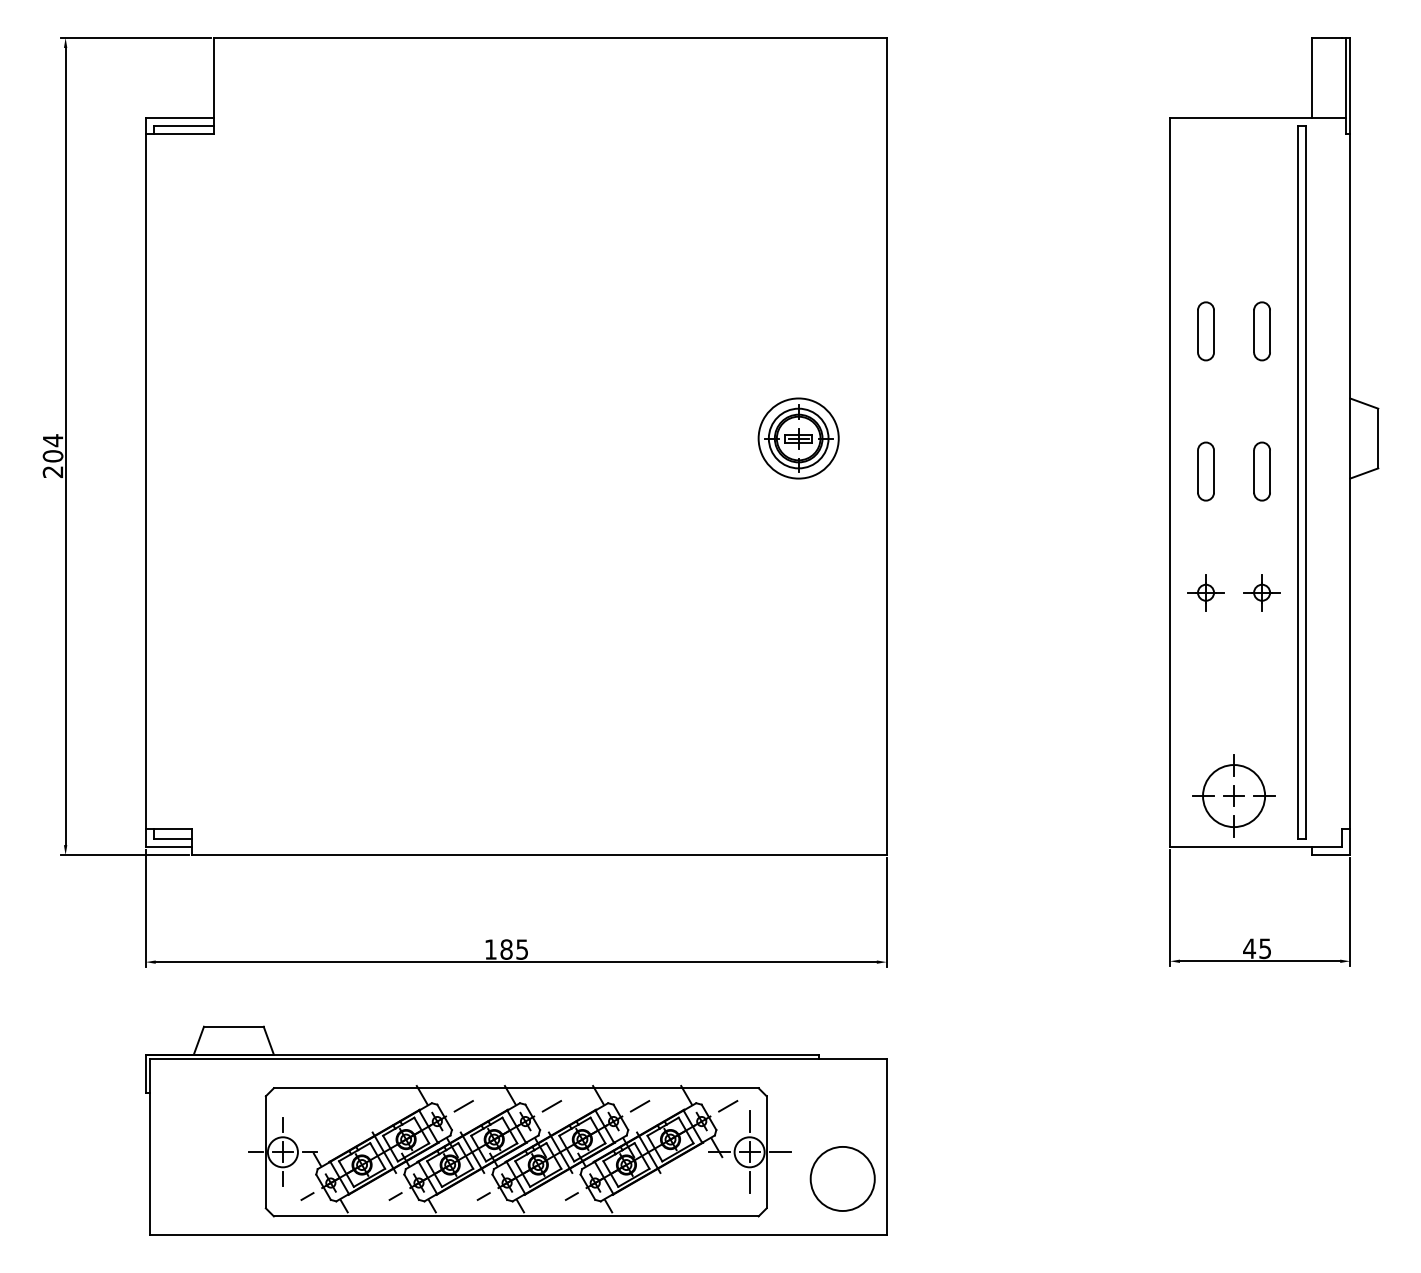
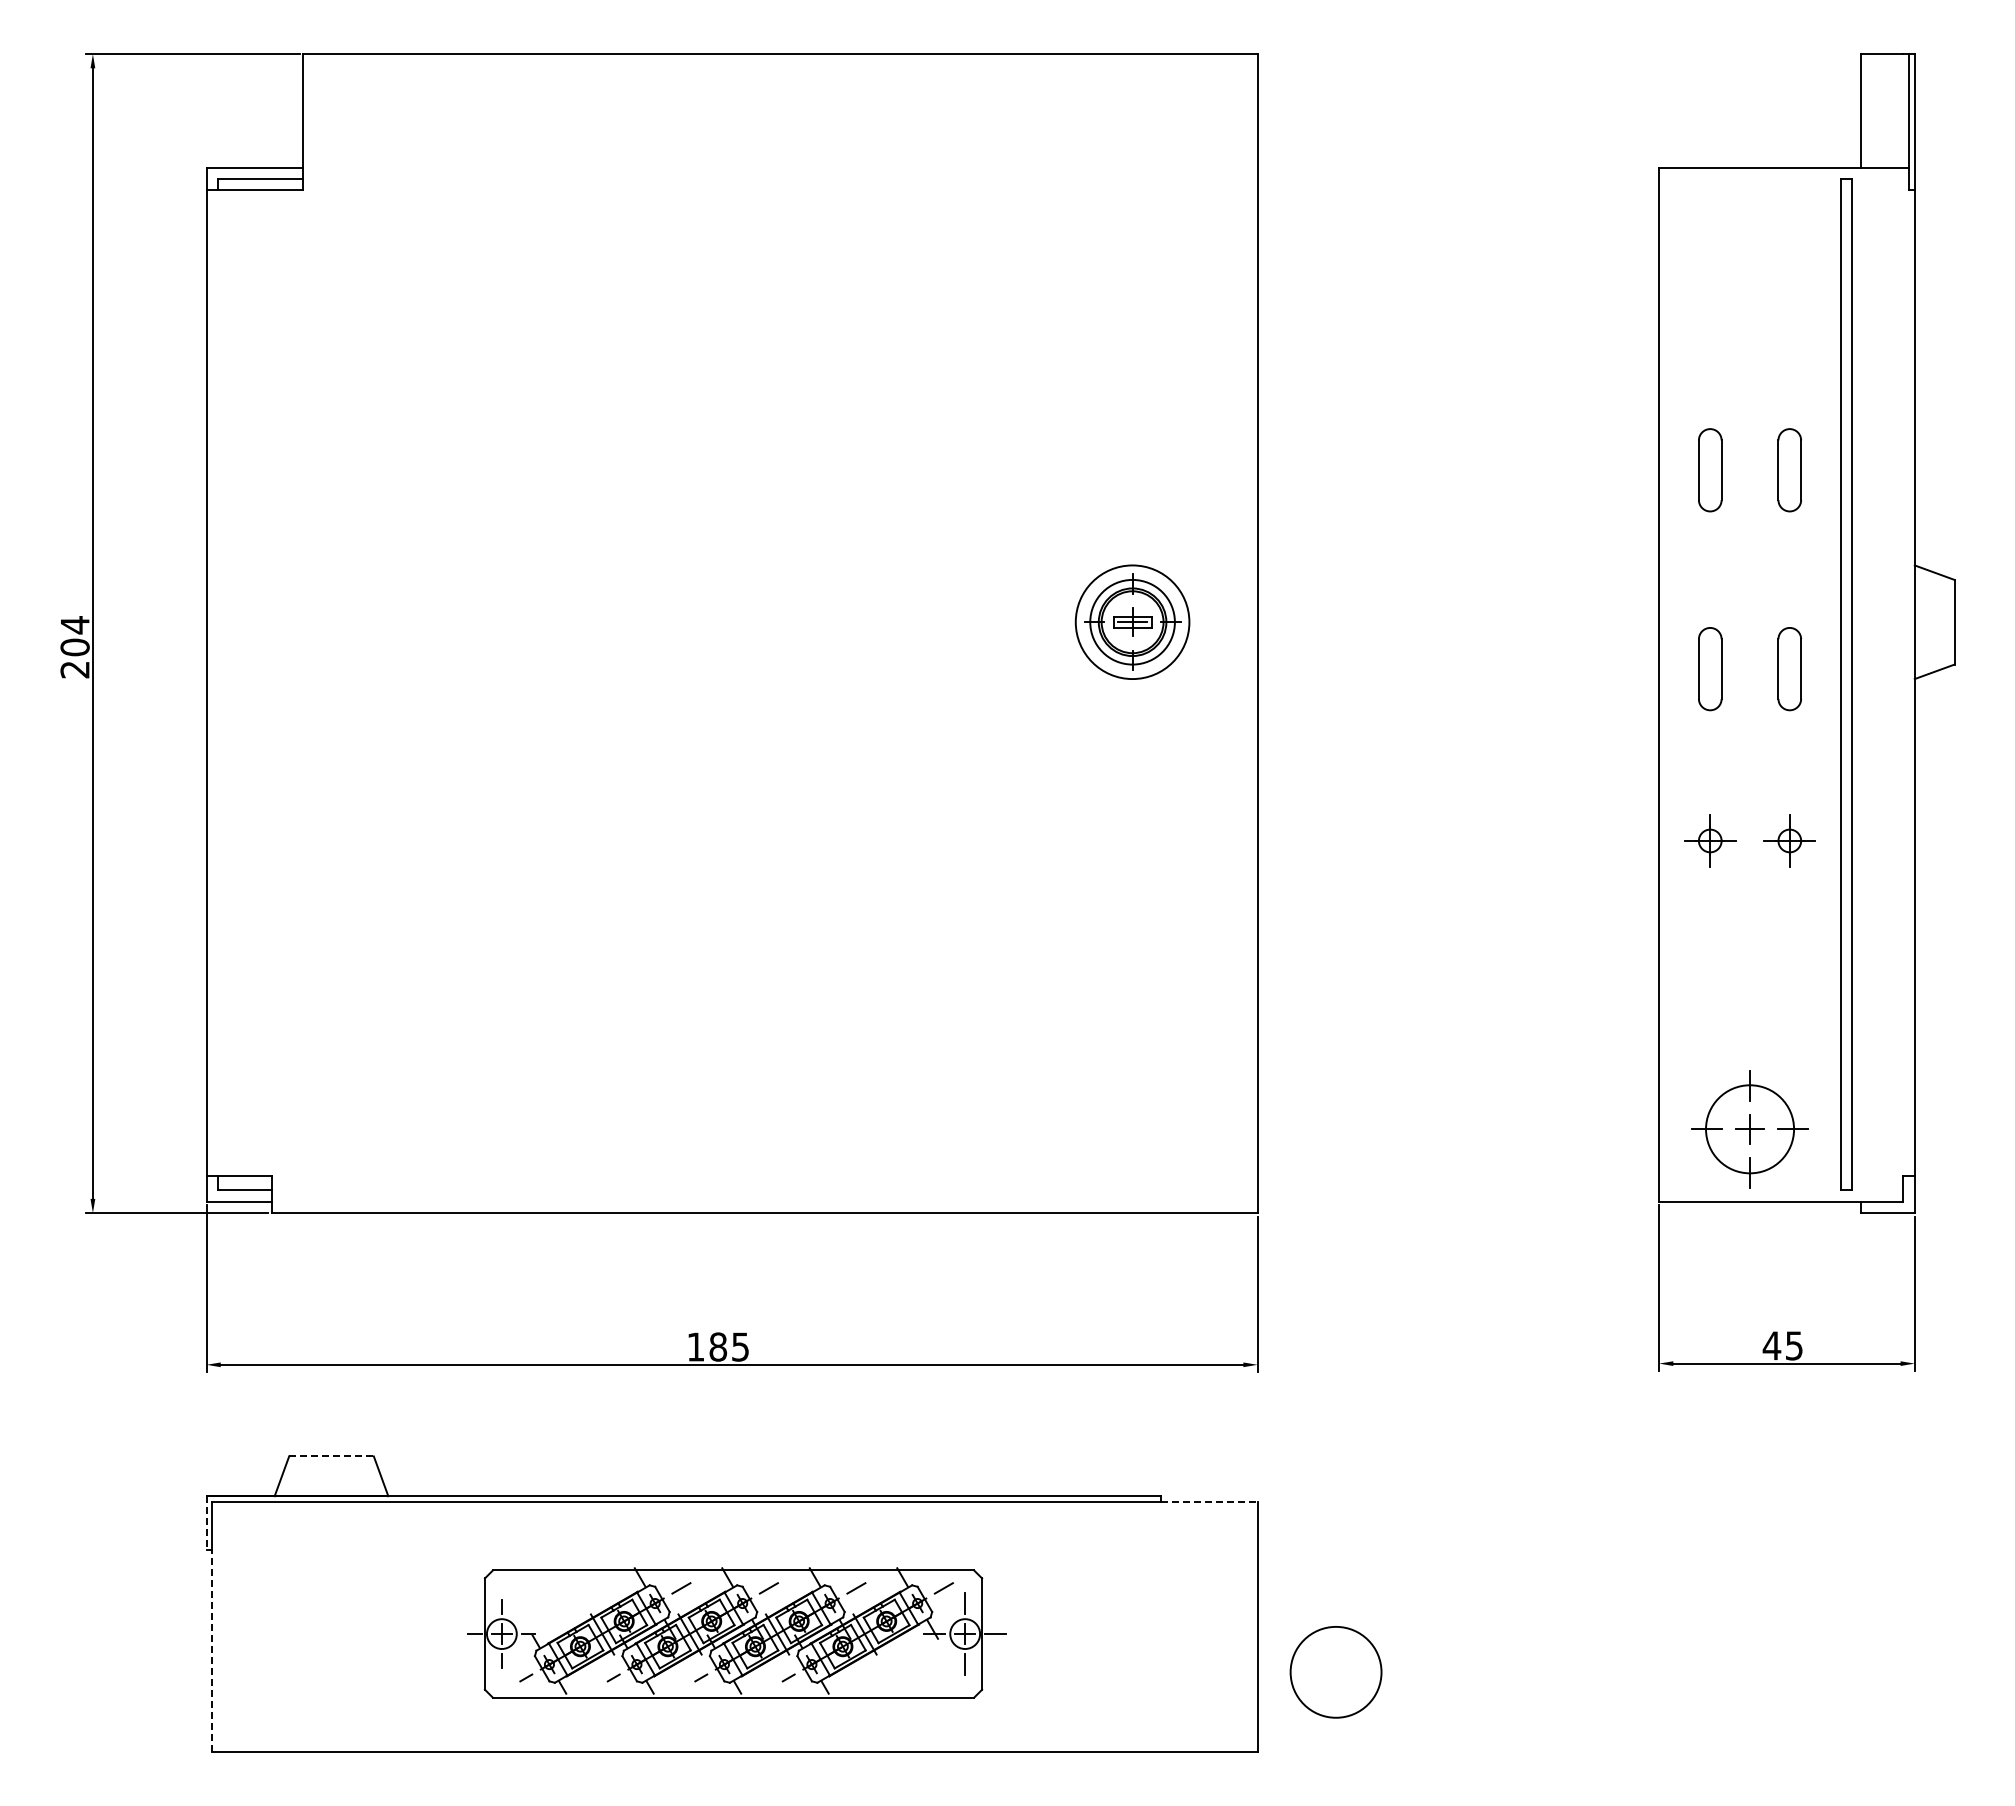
line: (234, 1026) -> (332, 1456), solid -> dashed
line: (852, 1058) -> (1209, 1501), solid -> dashed
line: (145, 1074) -> (206, 1523), solid -> dashed
part: (519, 1150) -> (736, 1632), size x0.7
line: (149, 1164) -> (212, 1651), solid -> dashed
circle: (842, 1179) -> (1335, 1672), moved

